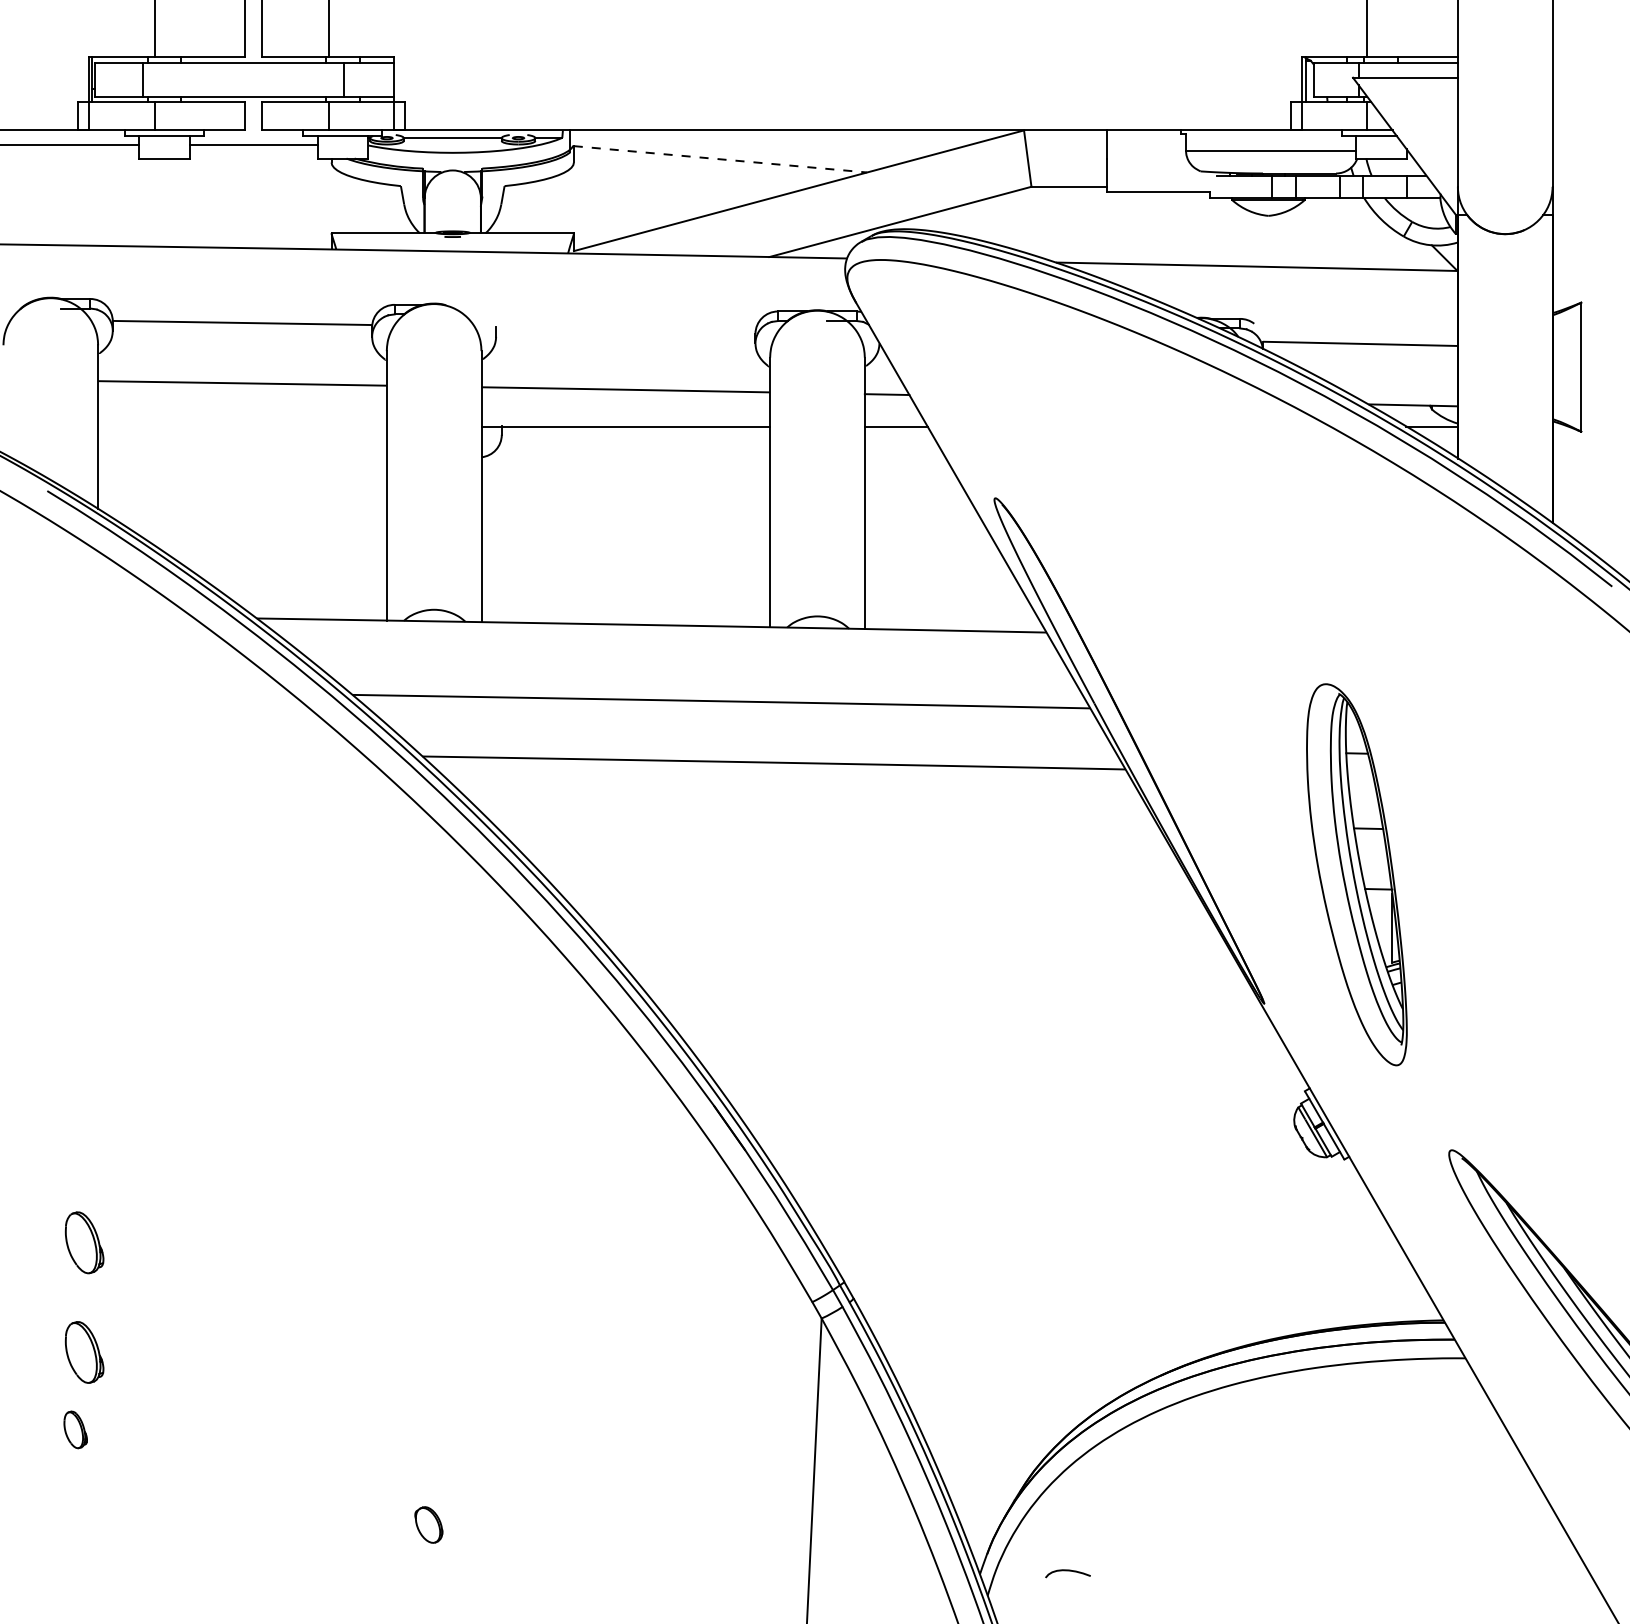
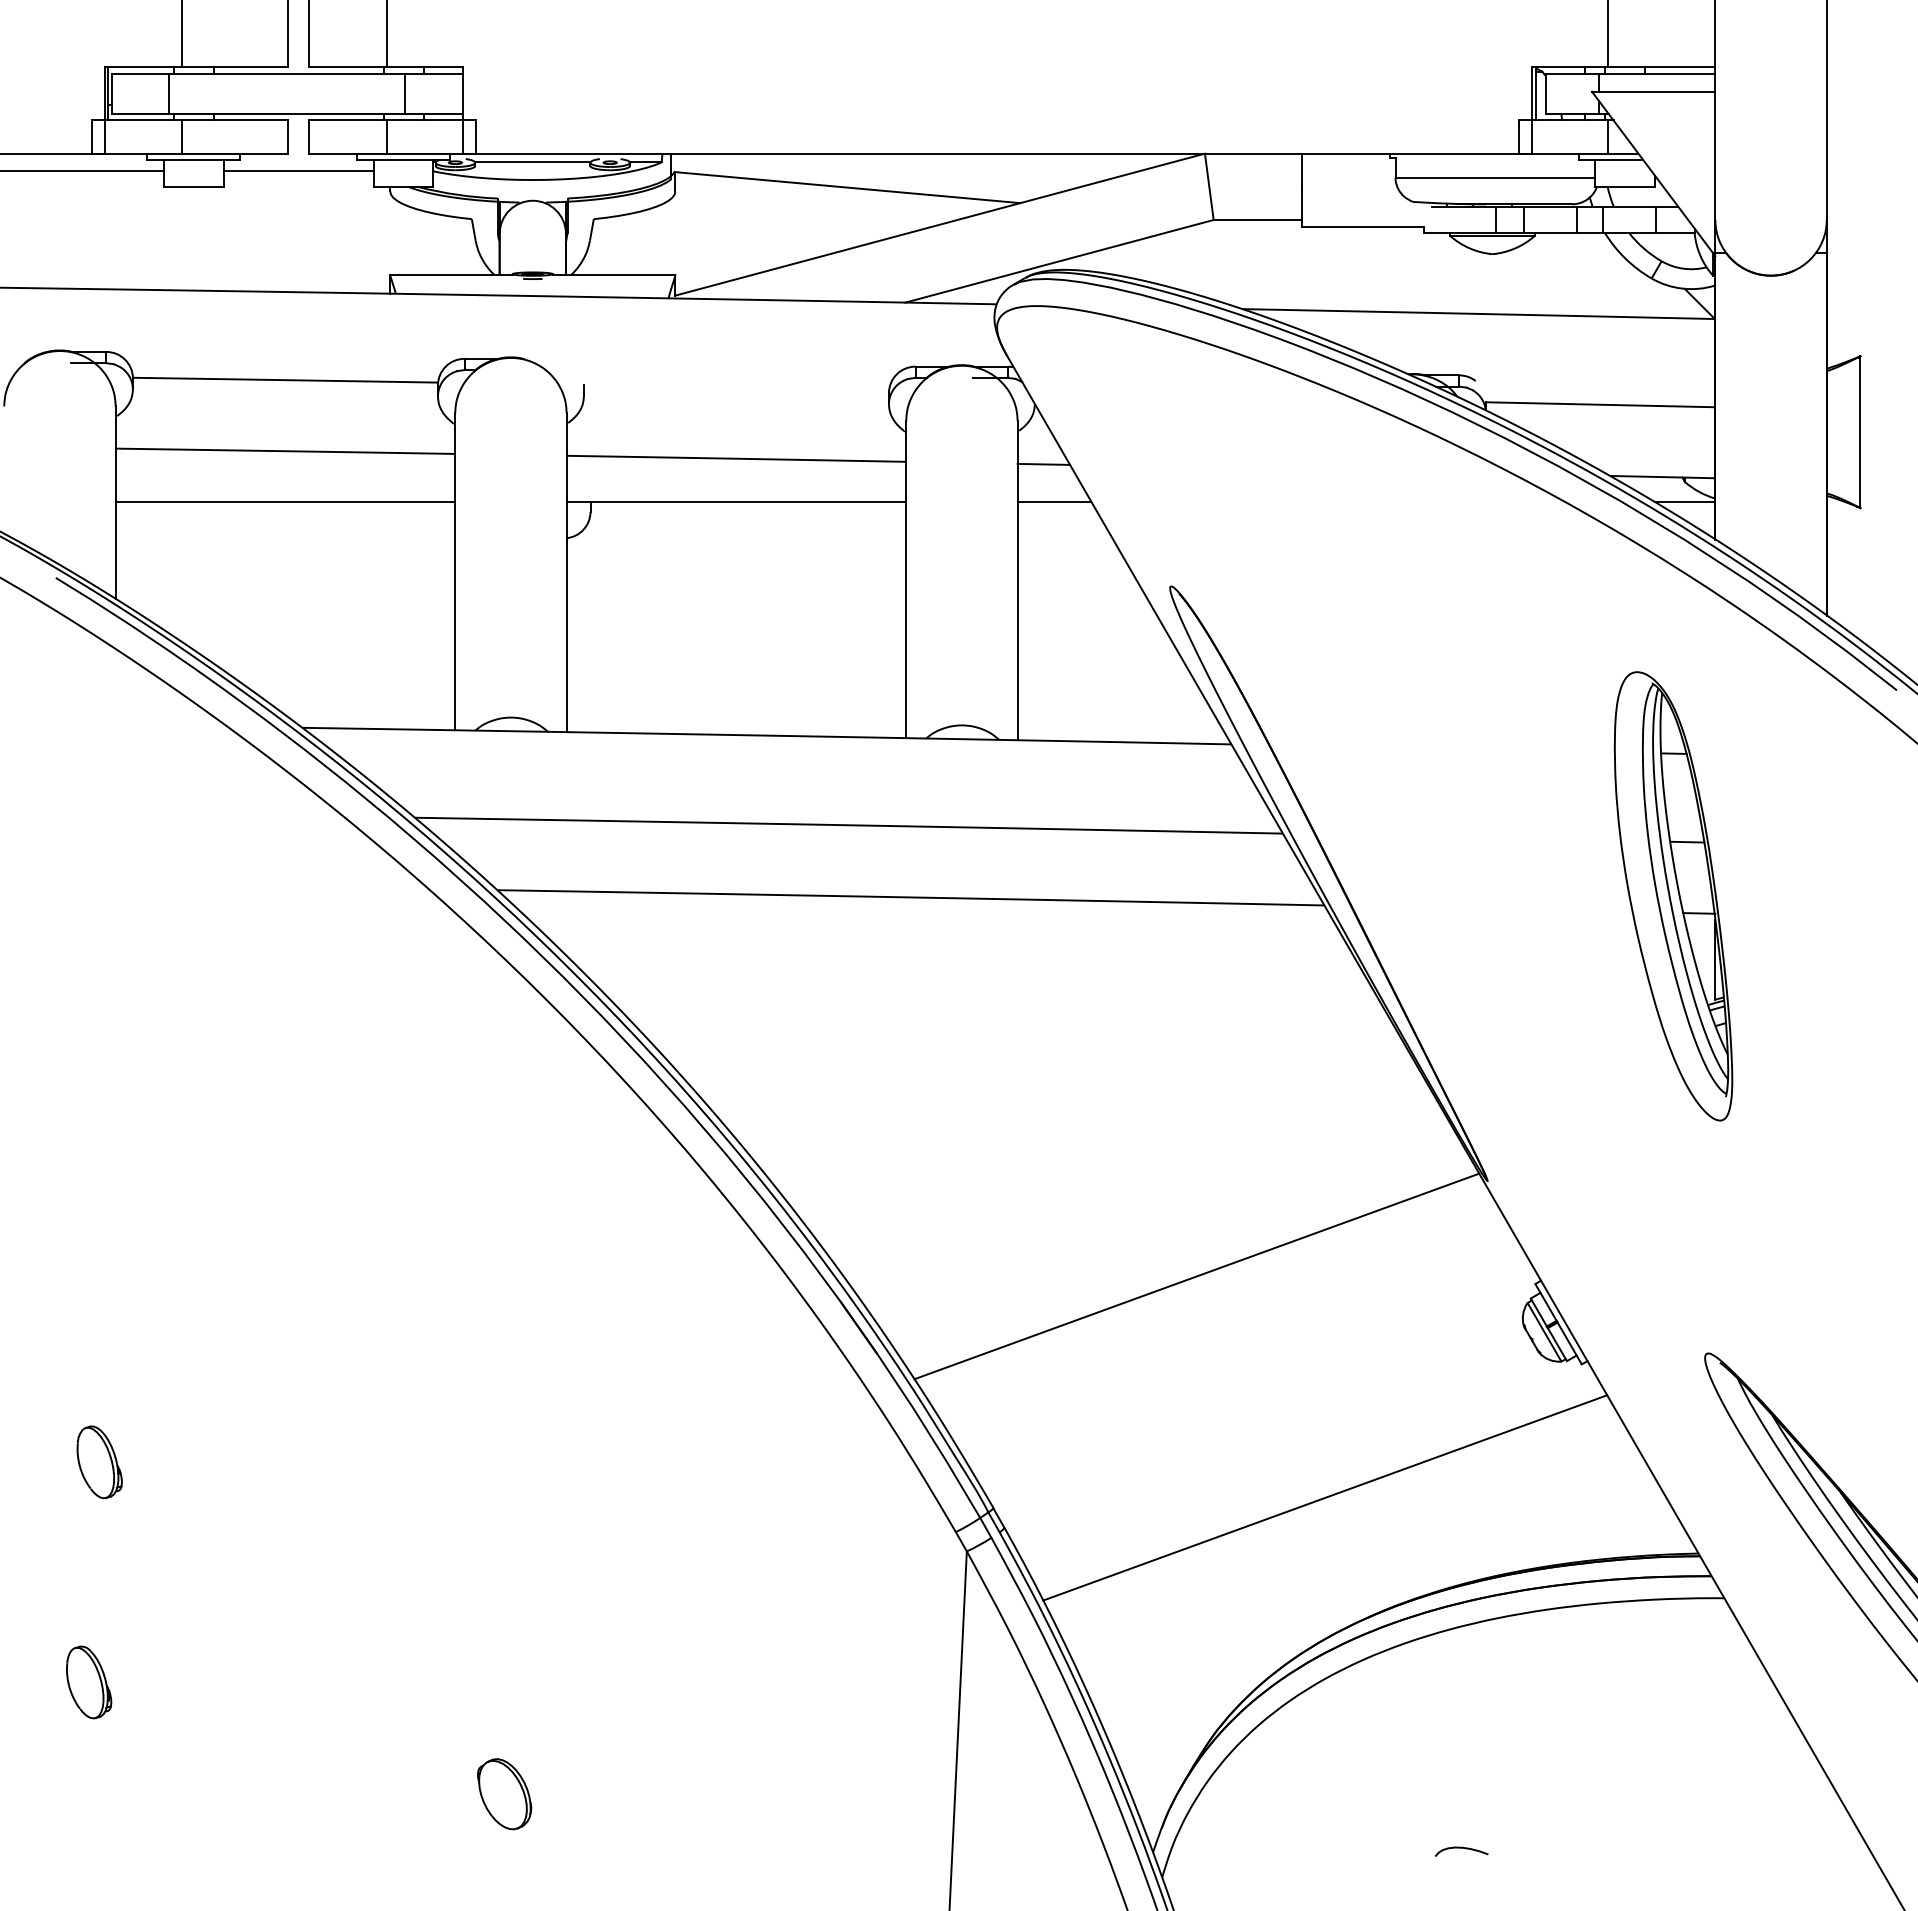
line: (721, 159) -> (848, 187), dashed -> solid
line: (242, 426) -> (285, 501), added
part: (1356, 874) -> (1673, 896), moved
line: (1016, 1084) -> (1196, 1276), added
line: (1126, 1272) -> (1325, 1497), added
part: (84, 1352) -> (99, 1591), removed
part: (75, 1429) -> (89, 1682), size x1.67
part: (428, 1525) -> (504, 1794), size x1.67
curve: (1067, 1571) -> (1461, 1848), moved

